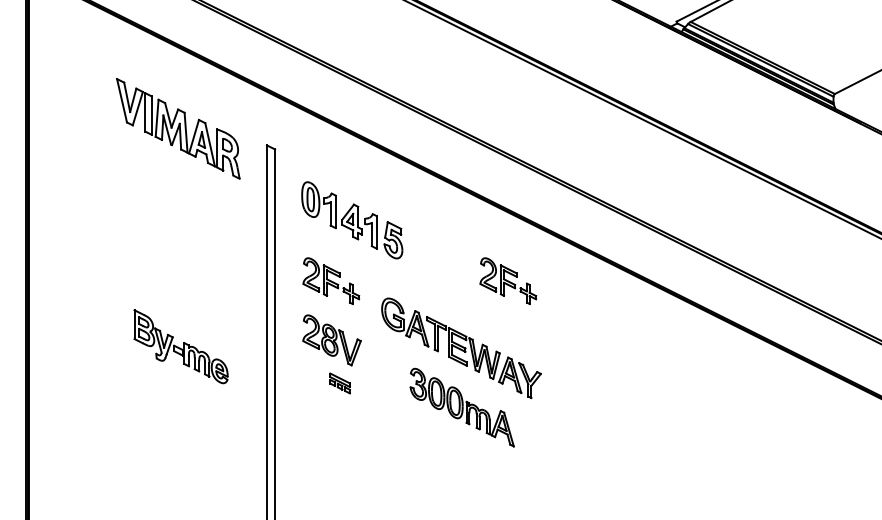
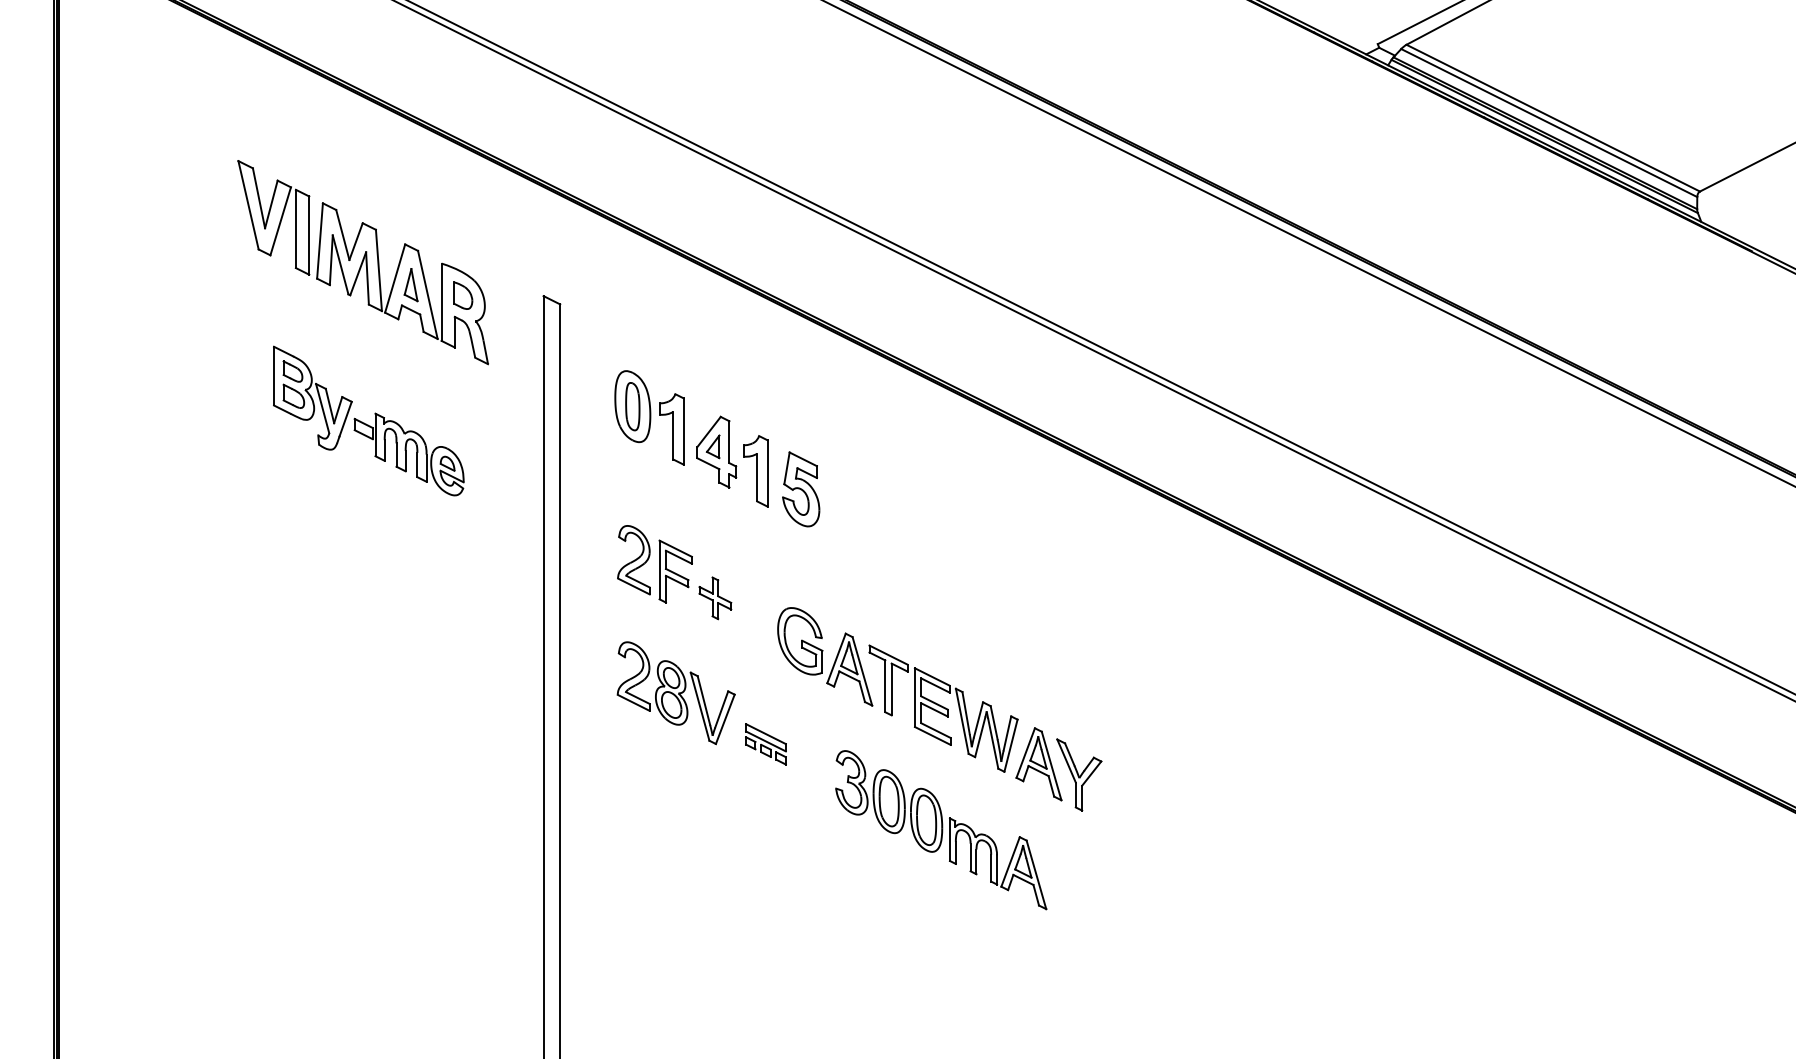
part: (508, 280) -> (1035, 571), removed
part: (180, 346) -> (367, 420), moved
part: (339, 383) -> (764, 744), moved

